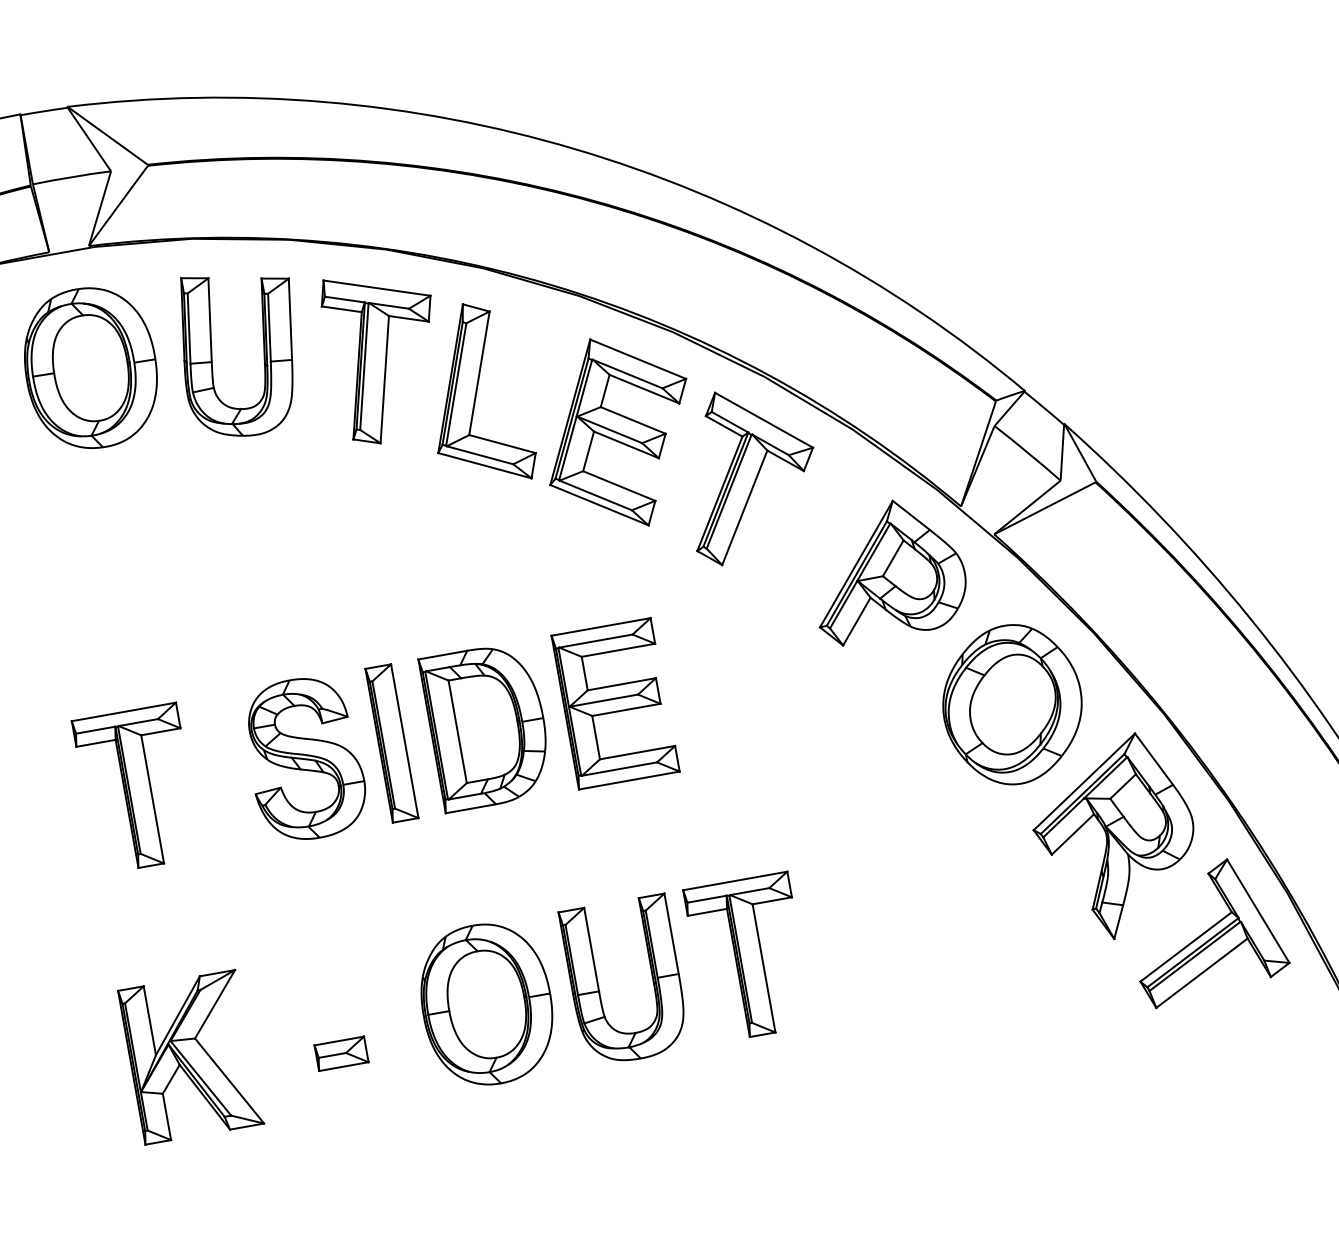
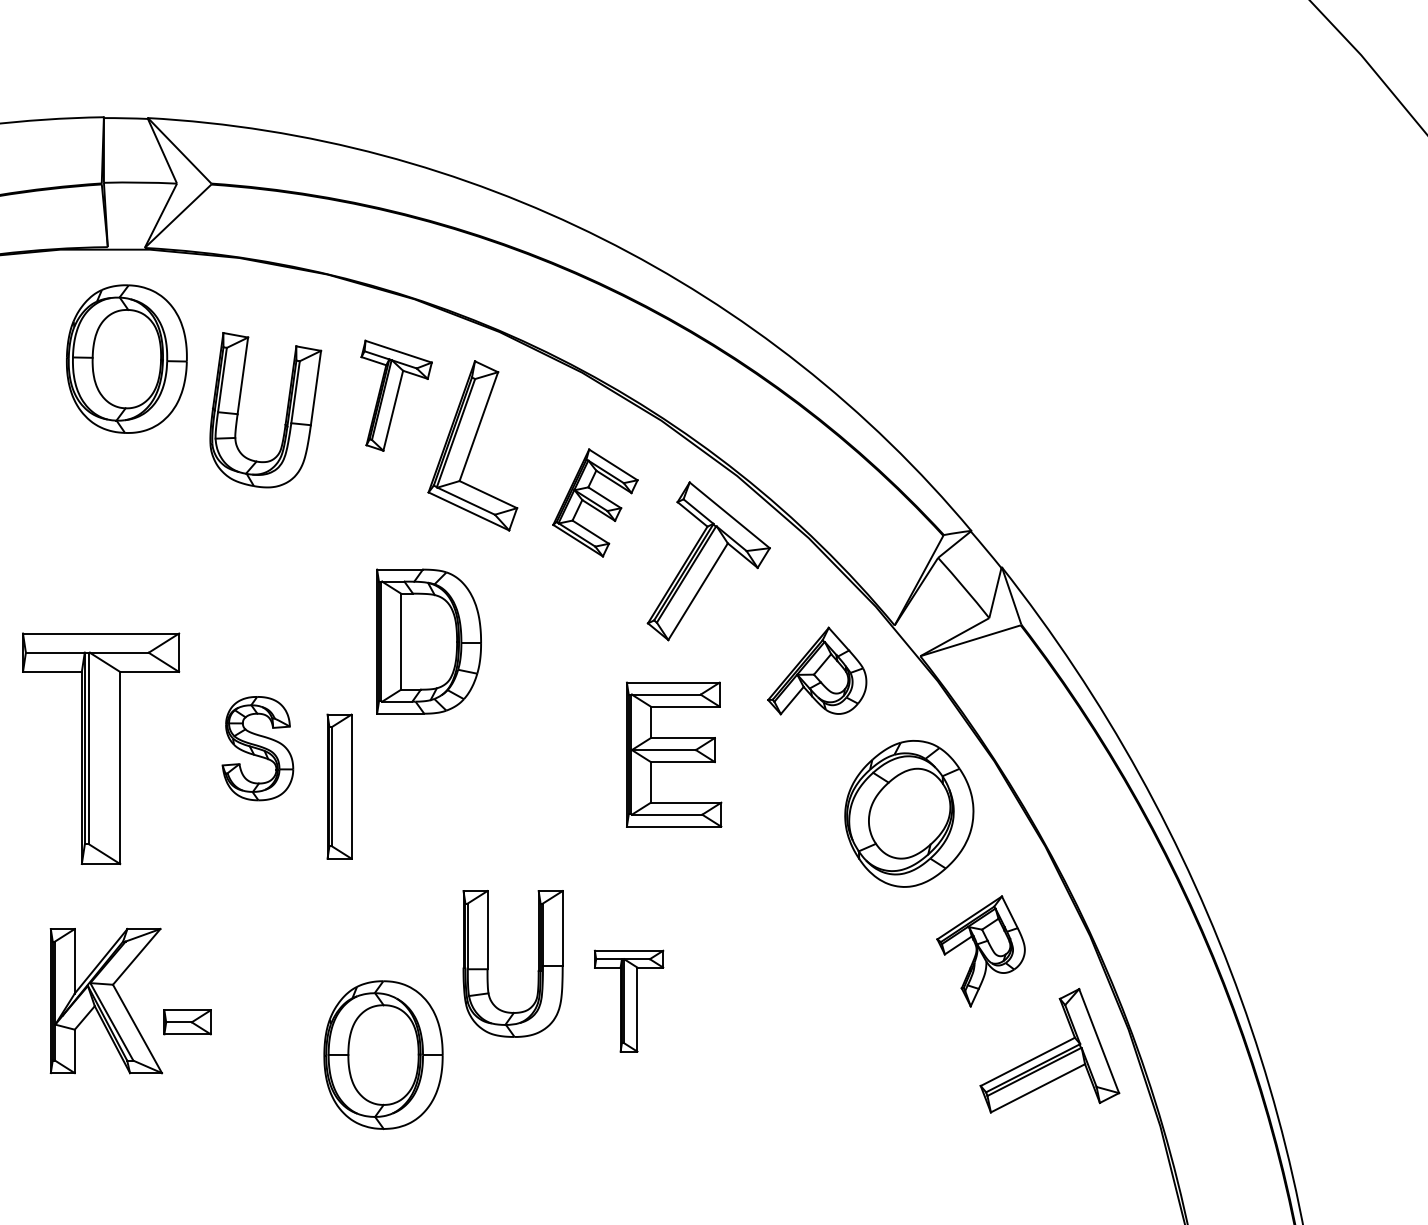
part: (263, 355) -> (285, 416), moved
part: (385, 355) -> (396, 395), size x0.7
part: (618, 432) -> (595, 502), size x0.6
part: (887, 569) -> (817, 670), size x0.7
part: (616, 703) -> (674, 754), moved
part: (486, 726) -> (428, 641), moved
part: (391, 743) -> (339, 786), moved
part: (304, 758) -> (257, 748), size x0.7
part: (137, 788) -> (101, 748), size x1.6
part: (1114, 838) -> (980, 951), size x0.6
part: (748, 958) -> (628, 1001), size x0.7
part: (599, 985) -> (488, 963), moved
part: (486, 1003) -> (383, 1054), moved
part: (341, 1054) -> (187, 1022), moved

